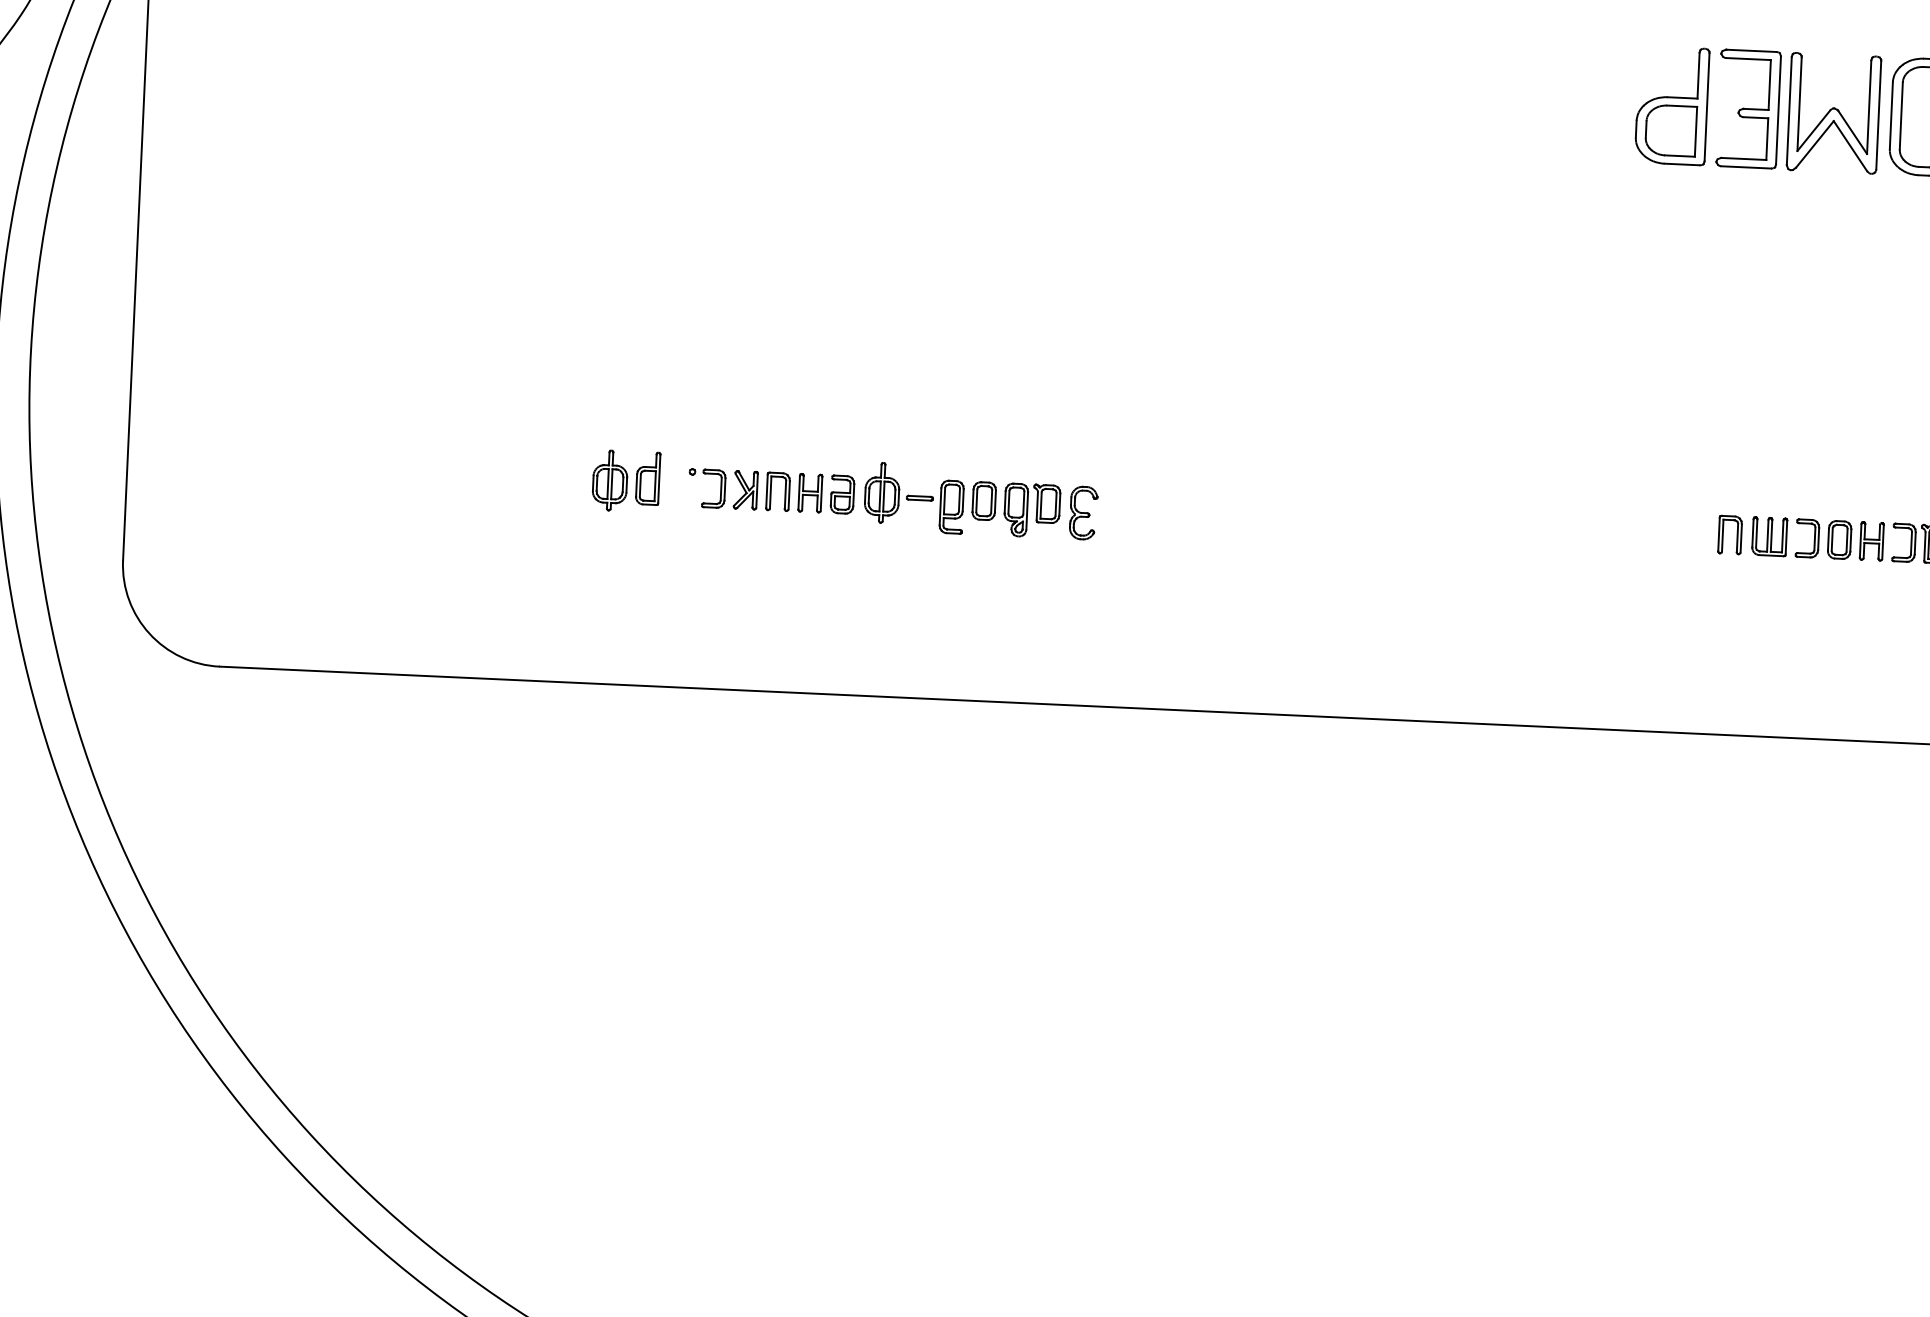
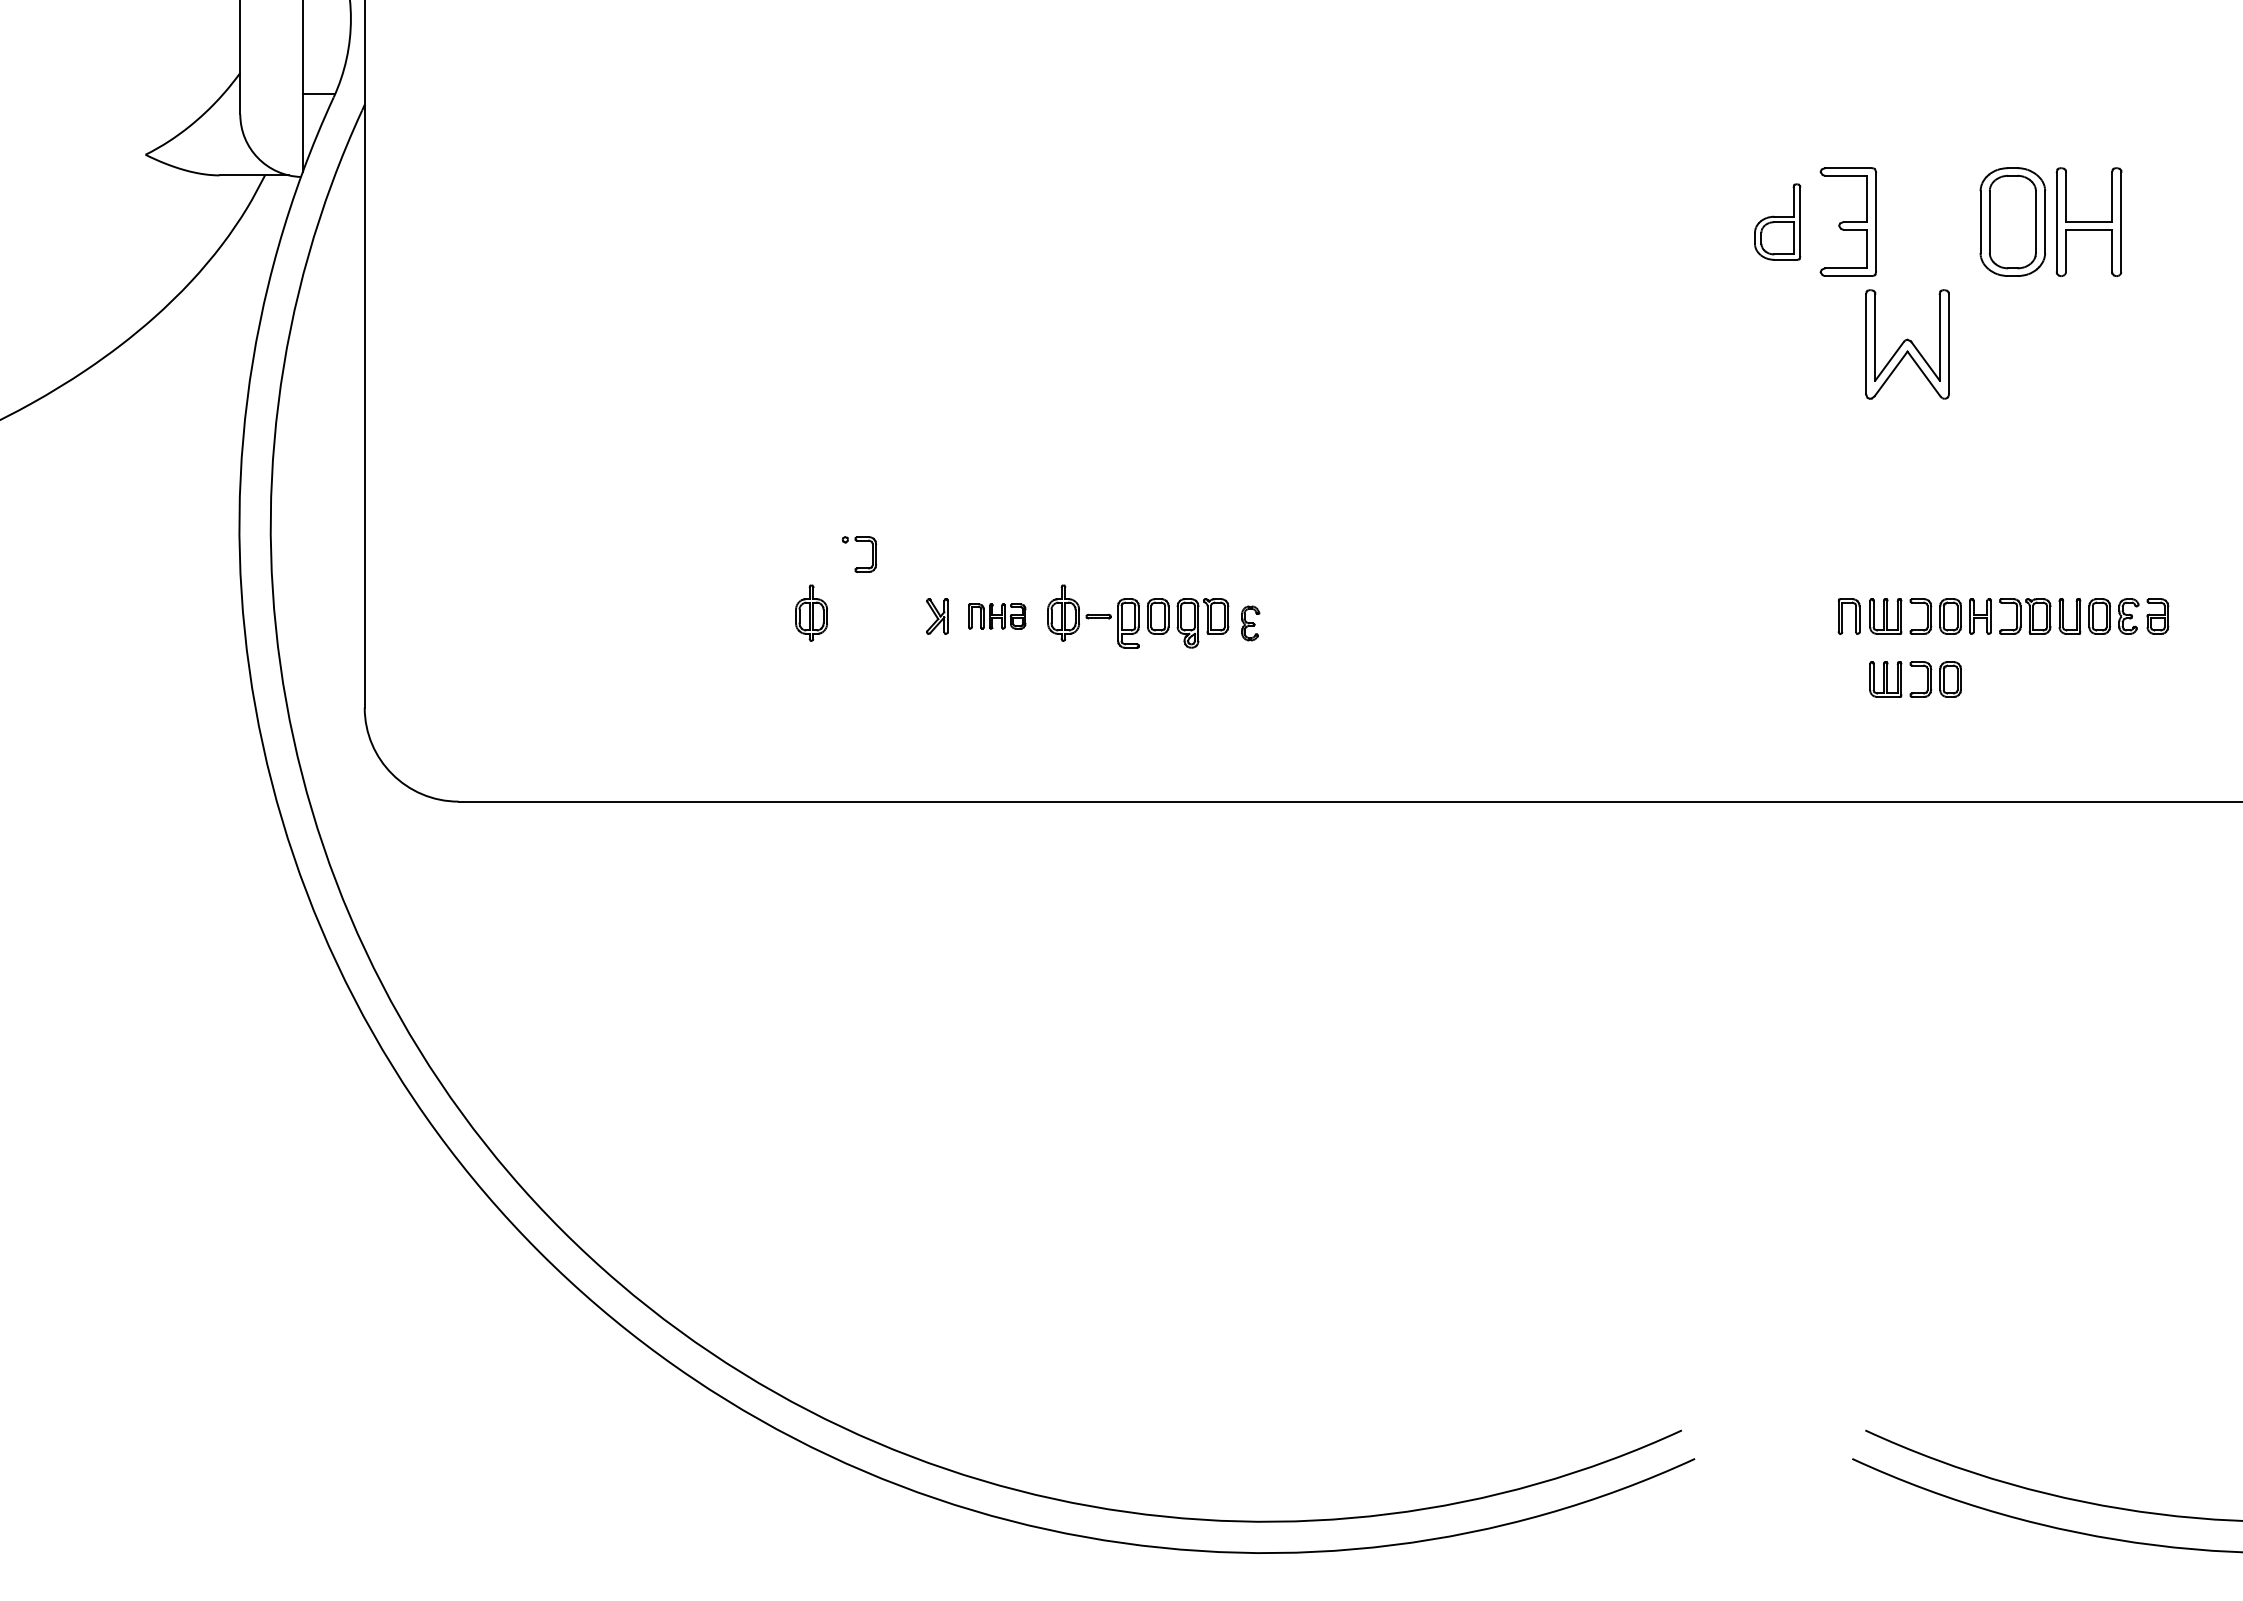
part: (1672, 105) -> (1777, 221), size x0.7
part: (1834, 113) -> (1907, 344), moved
part: (707, 474) -> (859, 541), moved
part: (648, 478) -> (846, 609), removed
part: (810, 493) -> (997, 616), size x0.7
part: (1083, 513) -> (1250, 623), size x0.7
part: (1811, 606) -> (1927, 679), added

